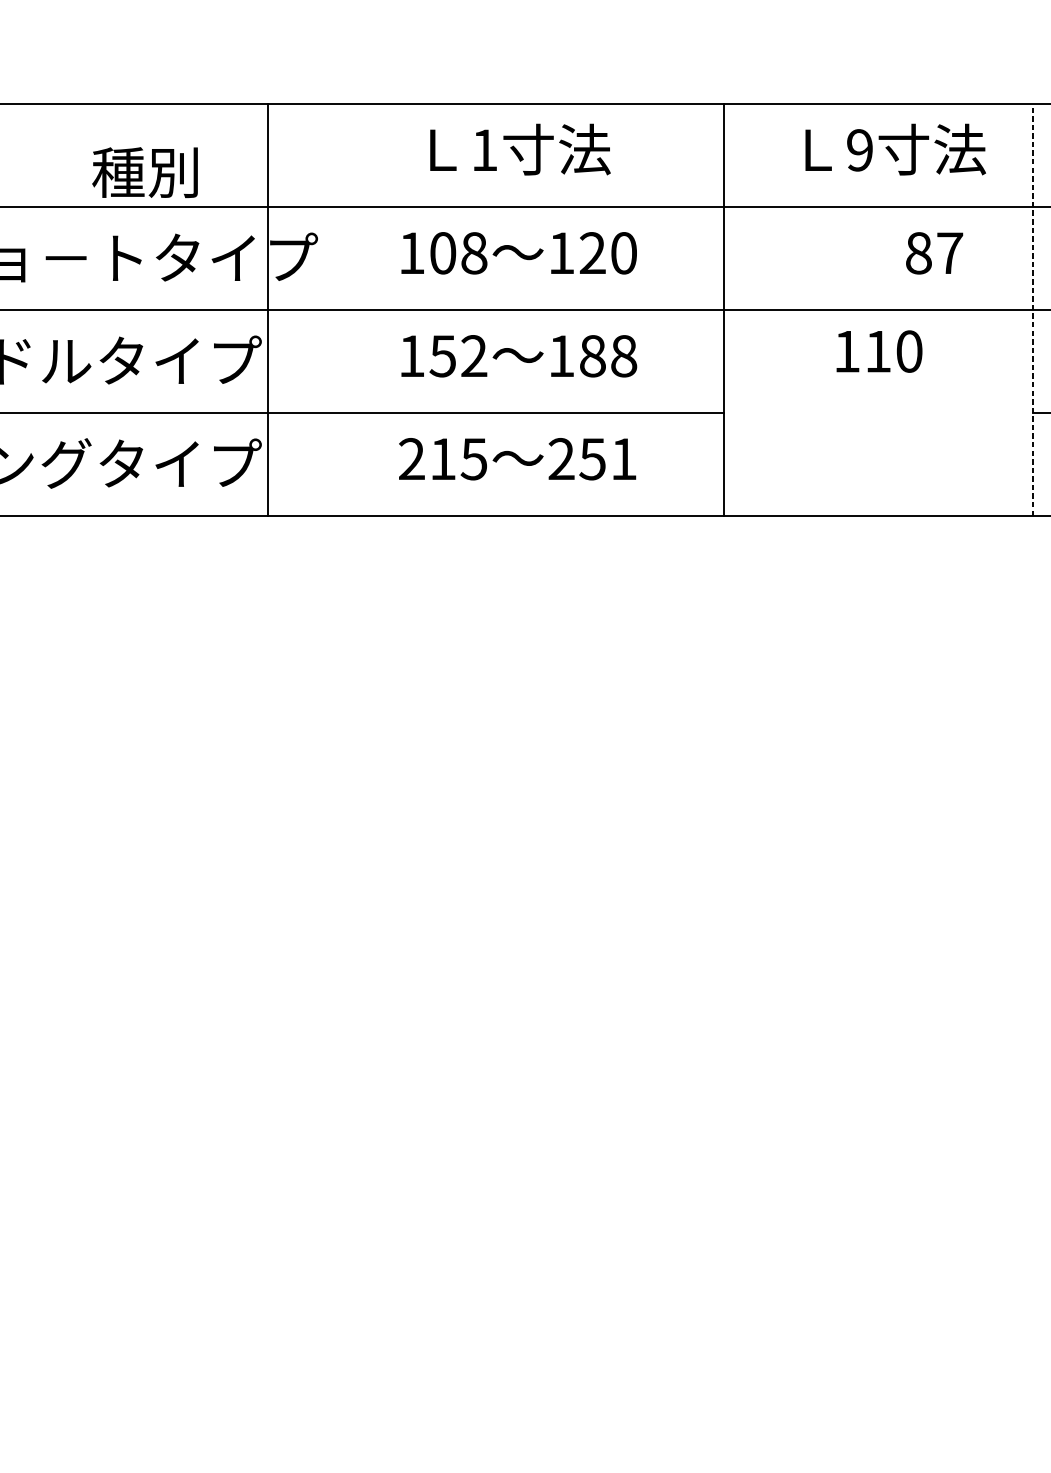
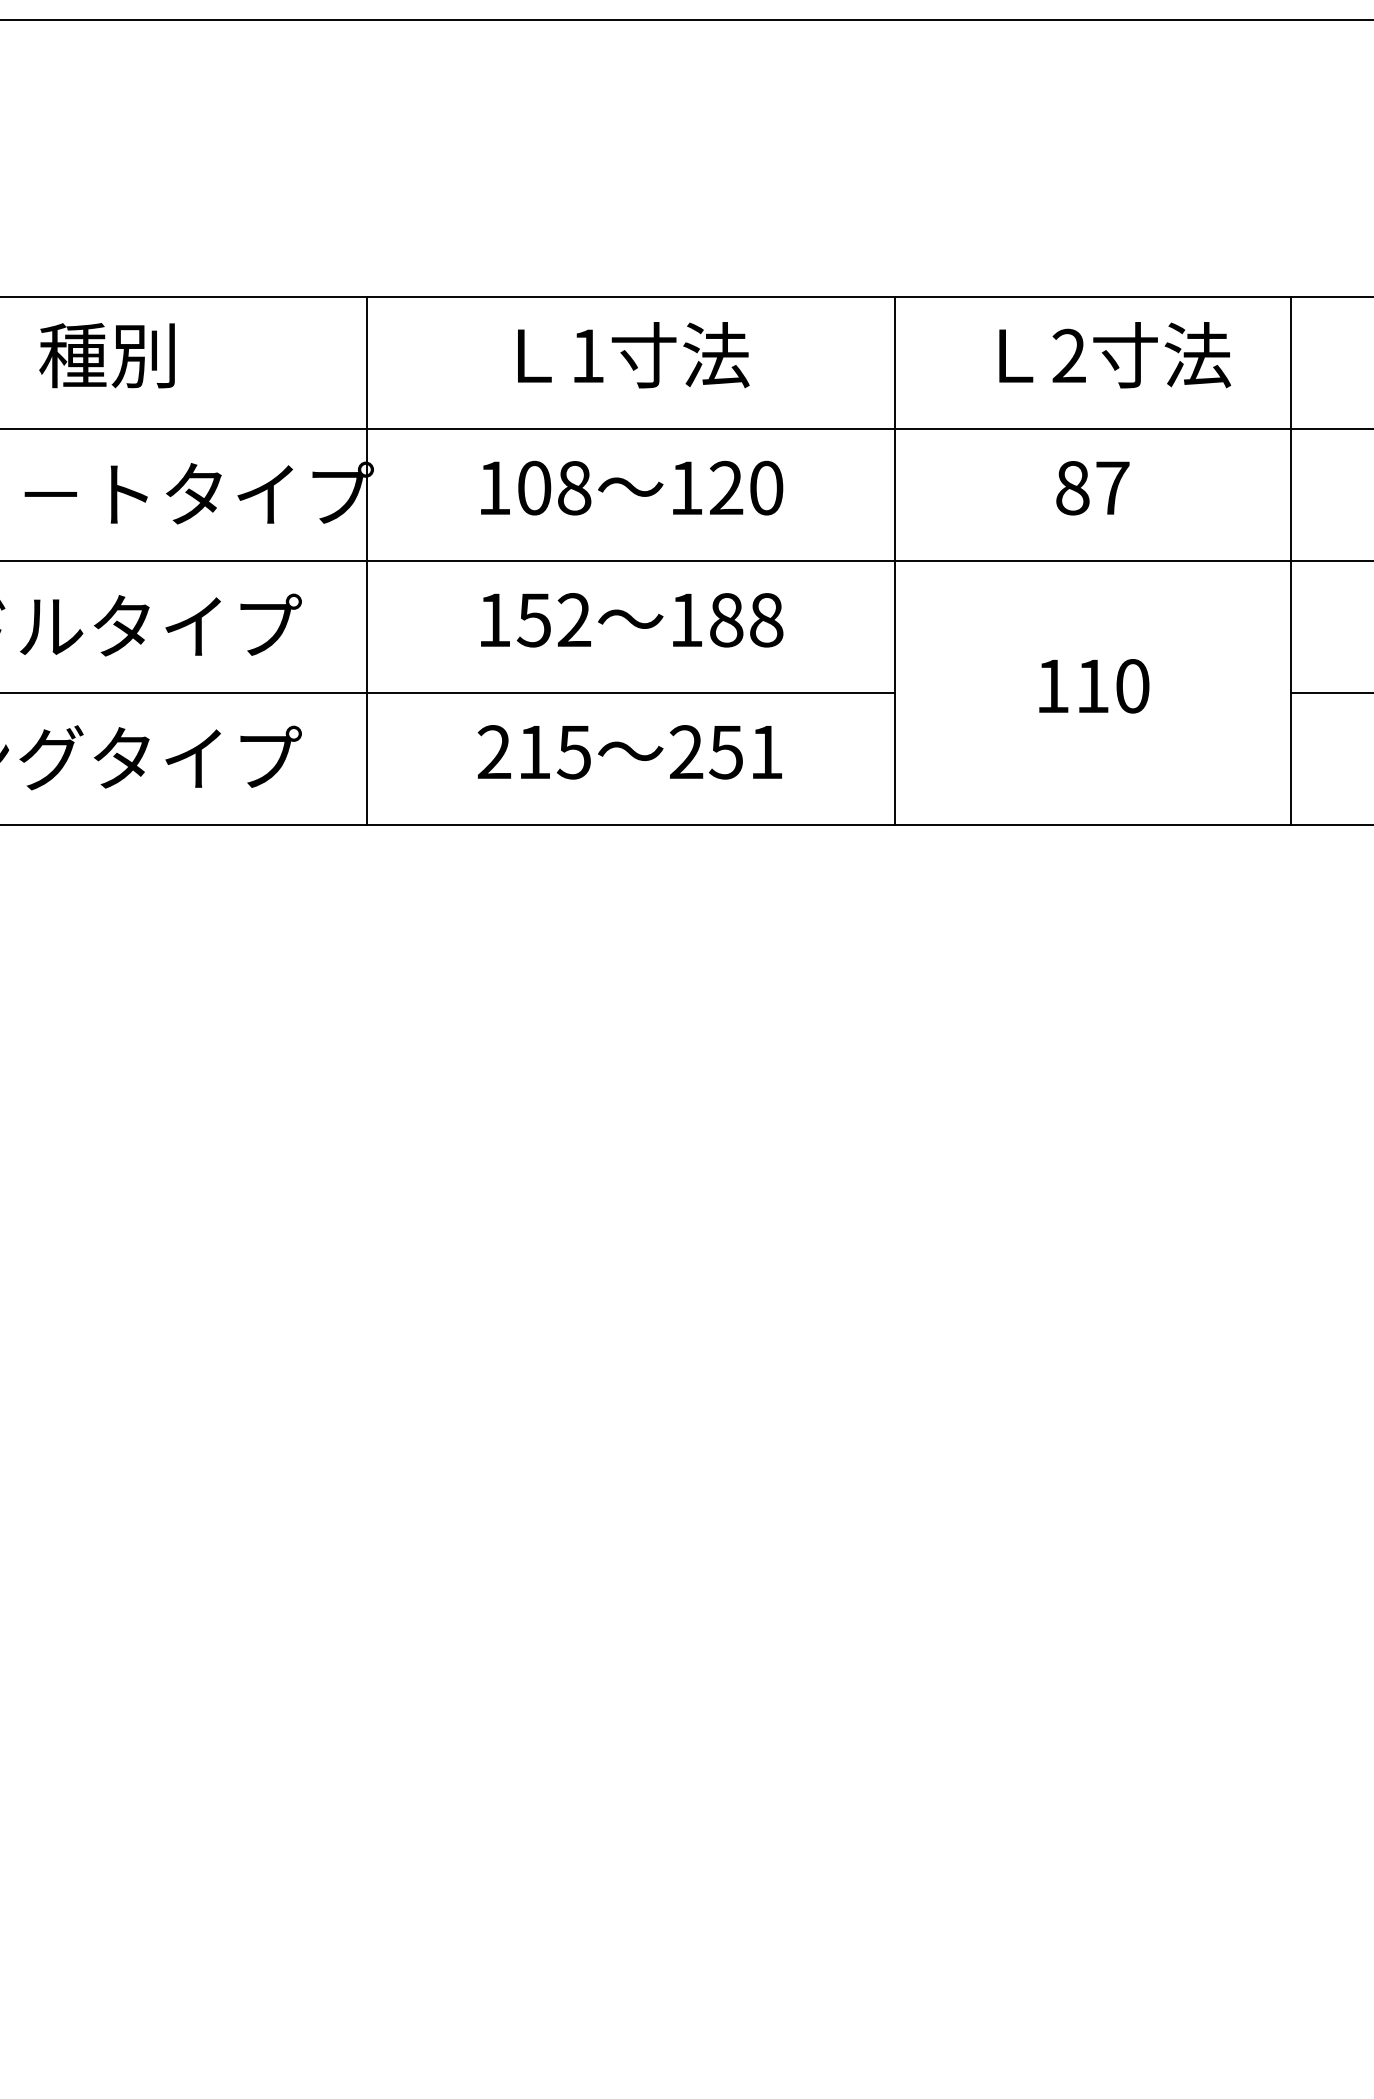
text: (859, 150) -> (1068, 356), 9 -> 2
text: (144, 172) -> (106, 355), moved
text: (934, 253) -> (1092, 488), moved
line: (267, 309) -> (366, 560), moved
line: (1033, 309) -> (1291, 560), dashed -> solid
text: (879, 351) -> (1094, 686), moved

